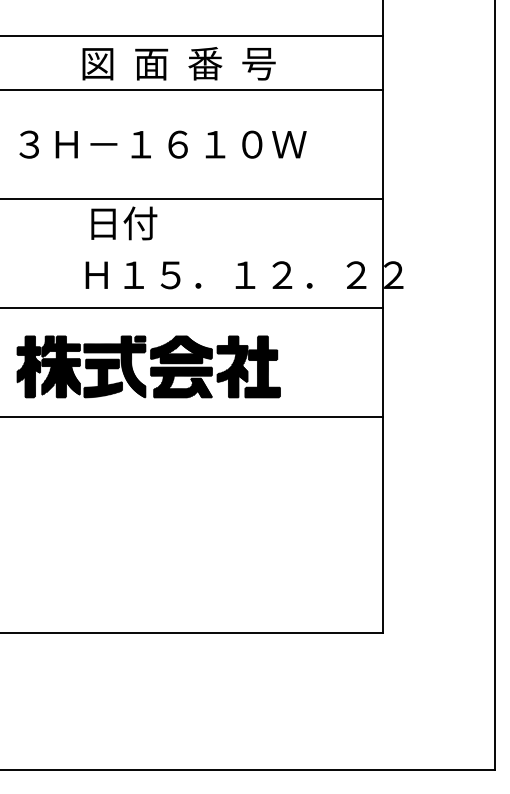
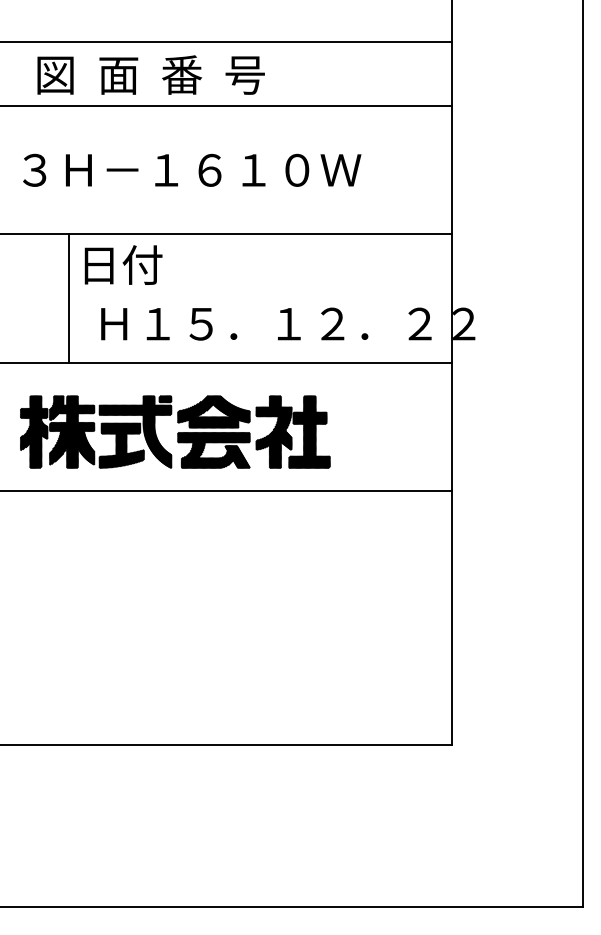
text: (178, 63) -> (150, 74), moved
text: (124, 222) -> (123, 264), moved
line: (57, 253) -> (68, 298), added

